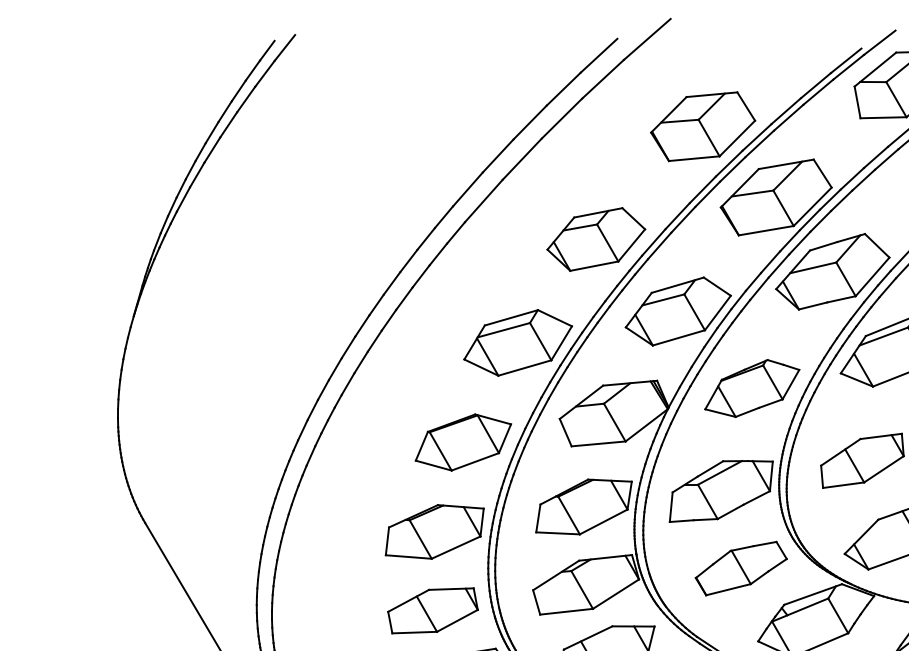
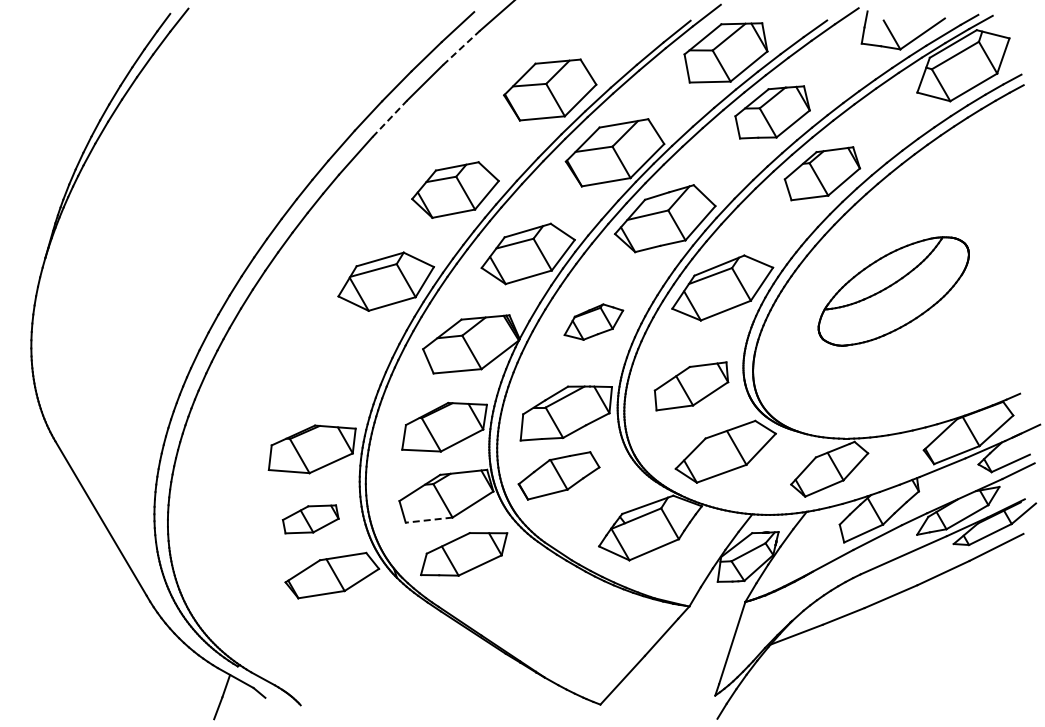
line: (603, 78) -> (461, 47), solid -> dashed
line: (522, 158) -> (390, 118), solid -> dashed
part: (751, 387) -> (593, 321), size x0.7
part: (463, 441) -> (337, 369), removed
part: (740, 568) -> (558, 475), moved
part: (432, 611) -> (310, 519), size x0.7
line: (566, 612) -> (429, 520), solid -> dashed

